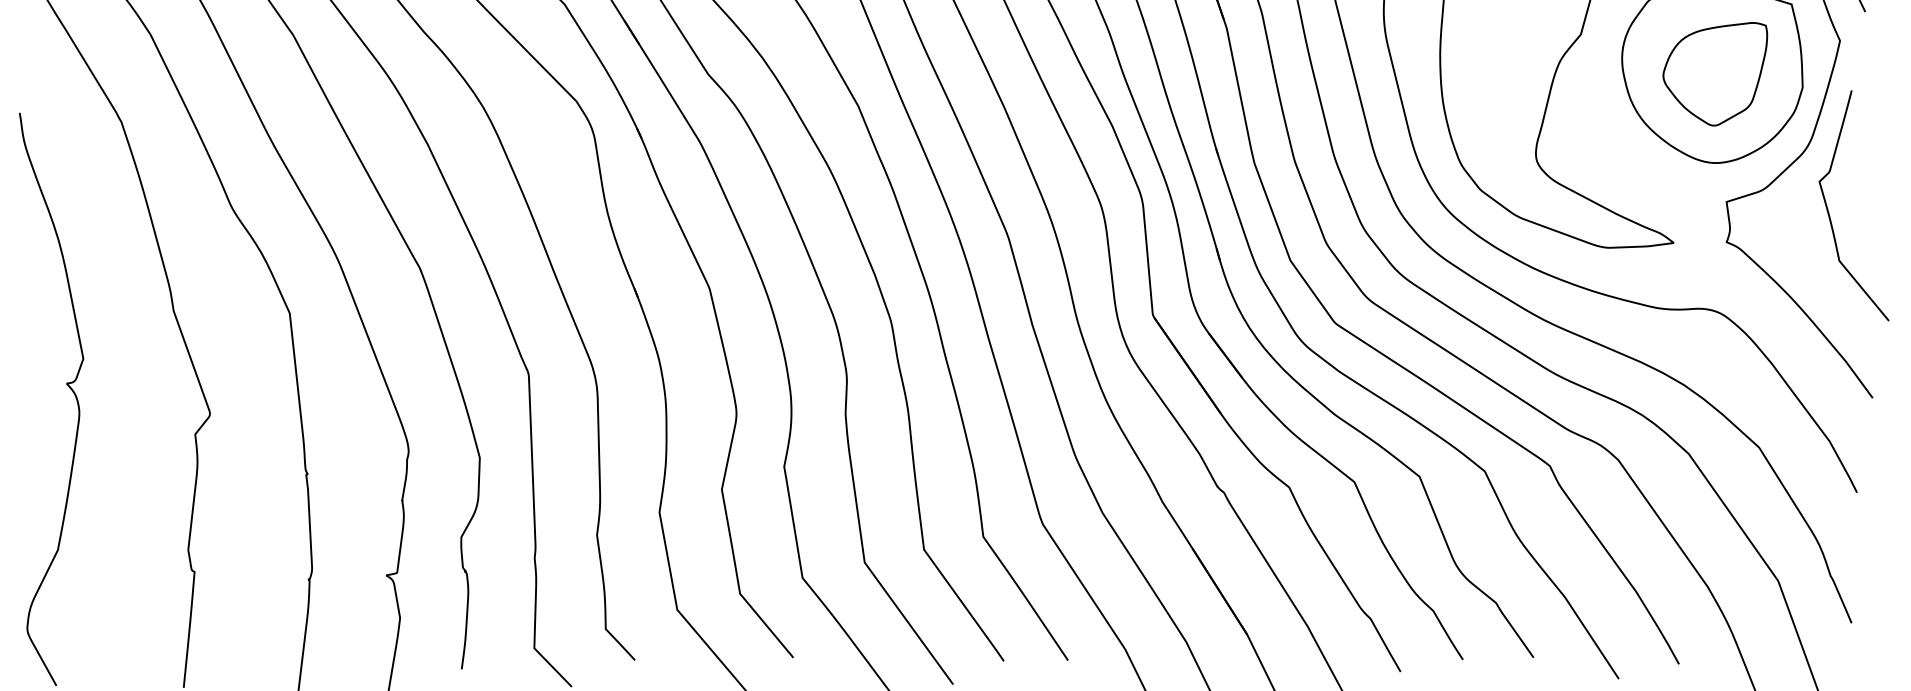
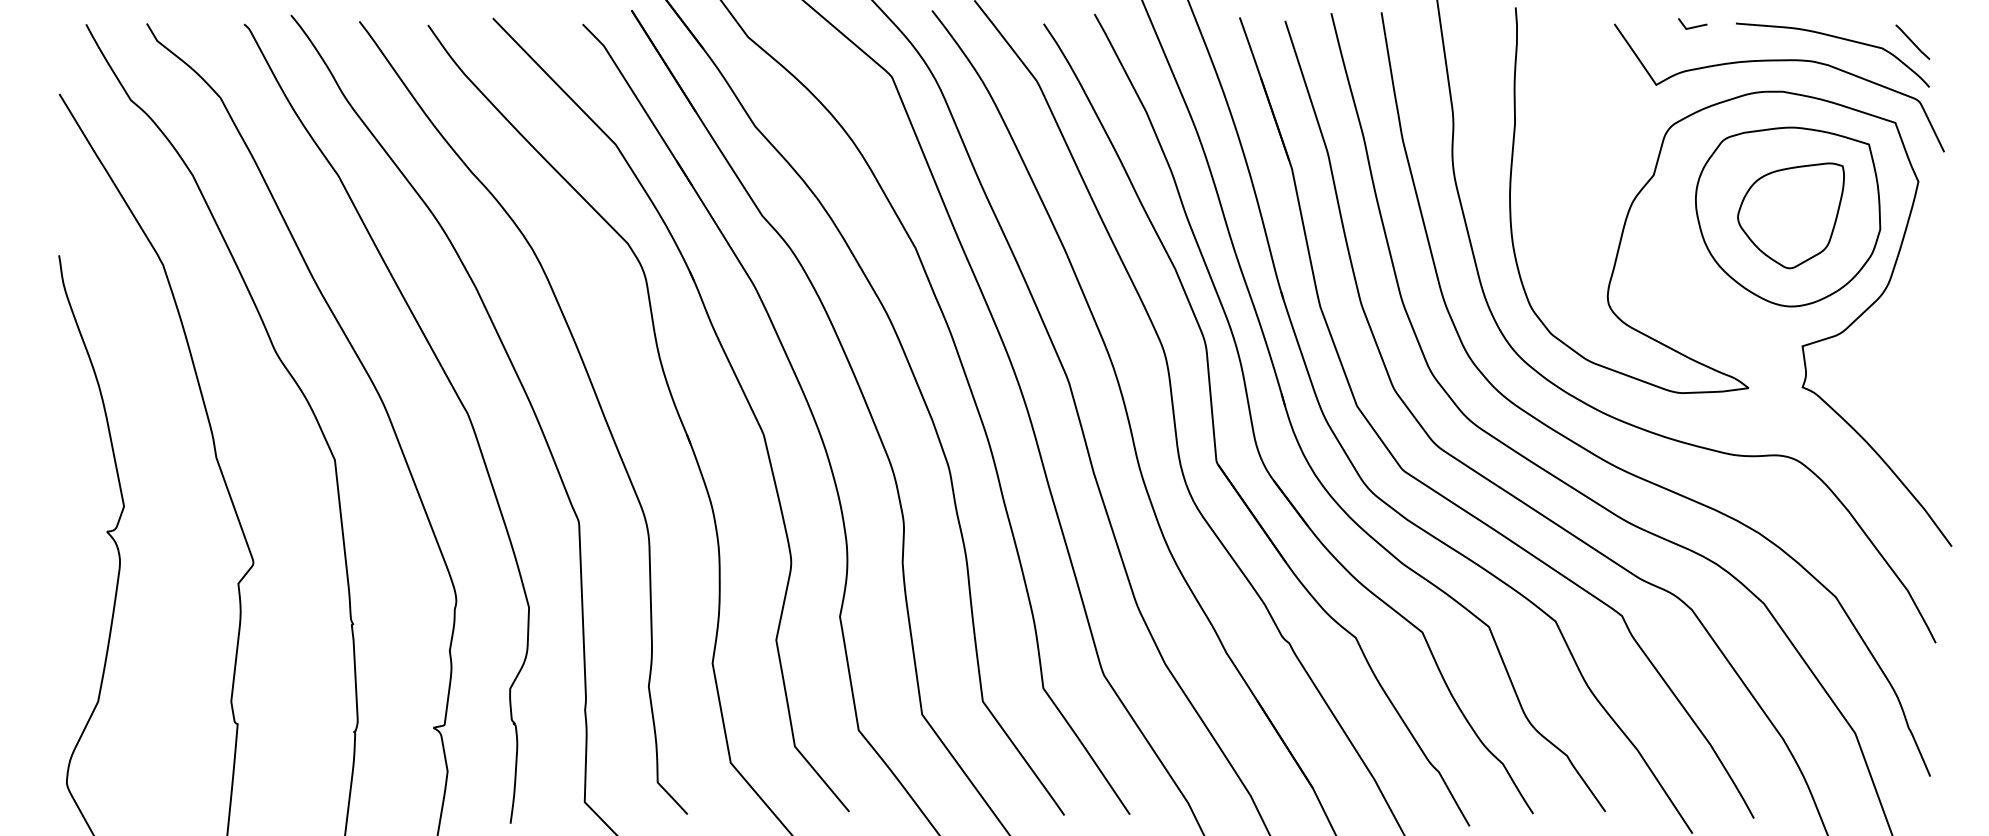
curve: (1829, 211) -> (1907, 356), removed

